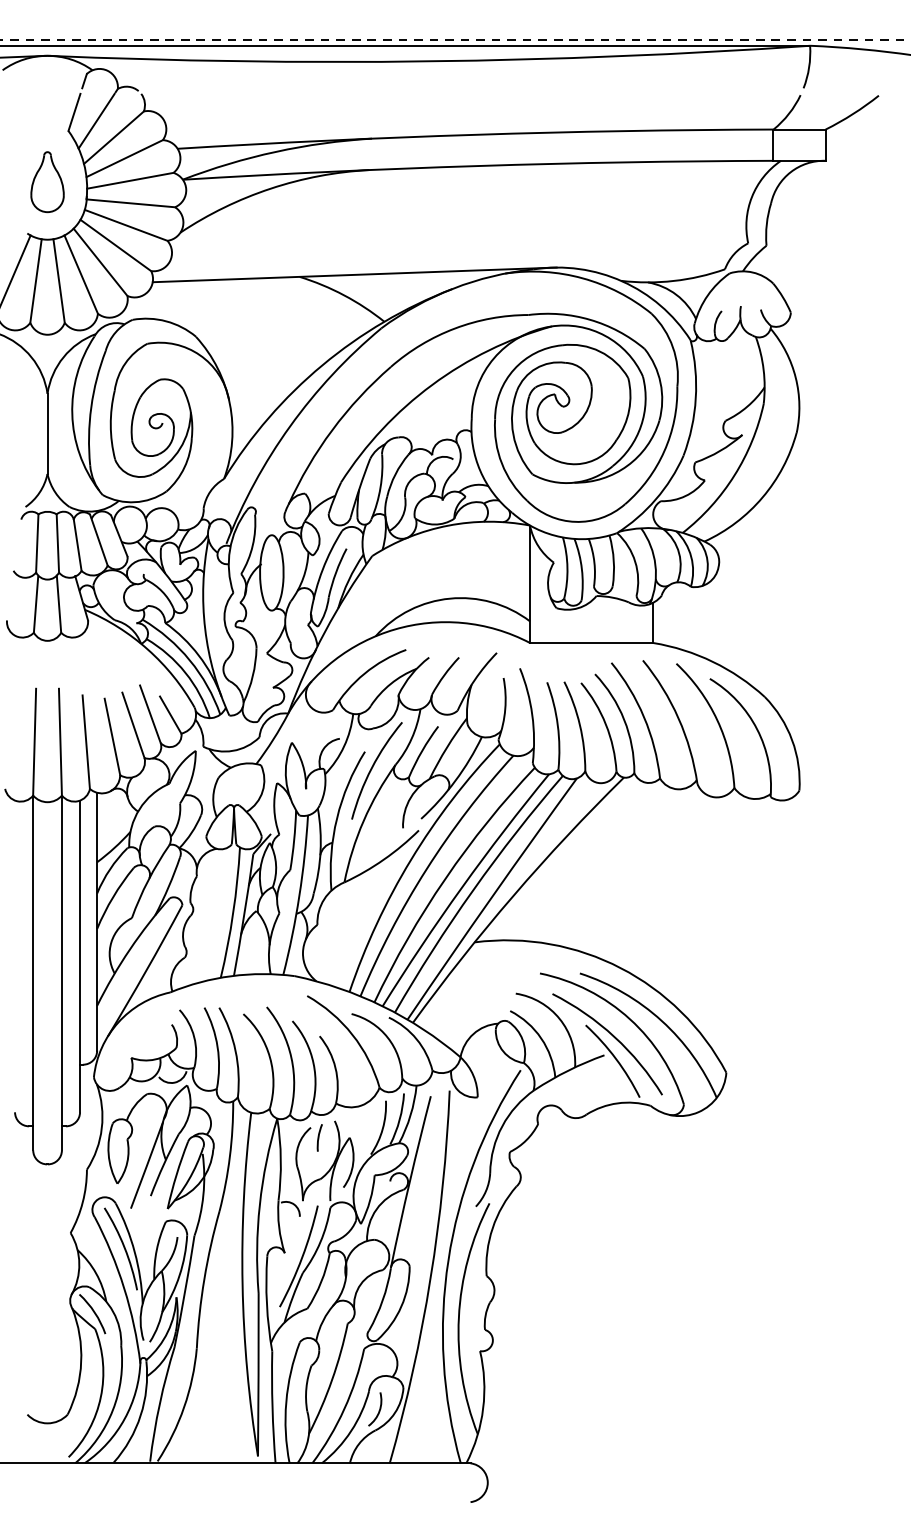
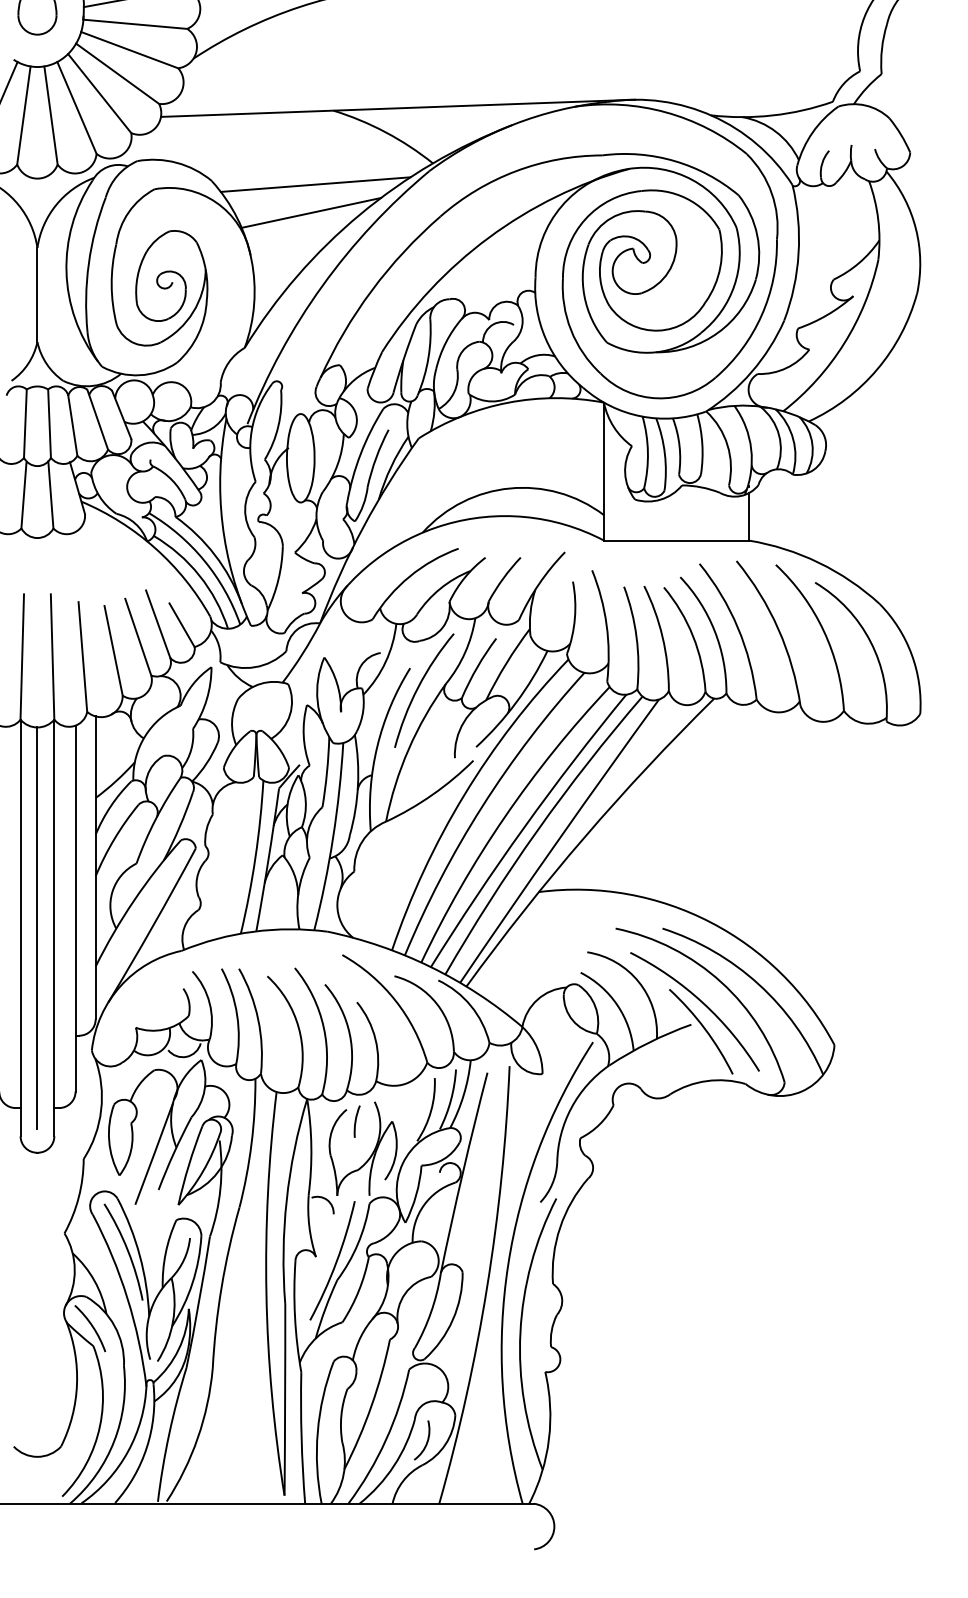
line: (284, 339) -> (315, 184), added
line: (280, 363) -> (310, 212), added
line: (47, 973) -> (37, 928), added

